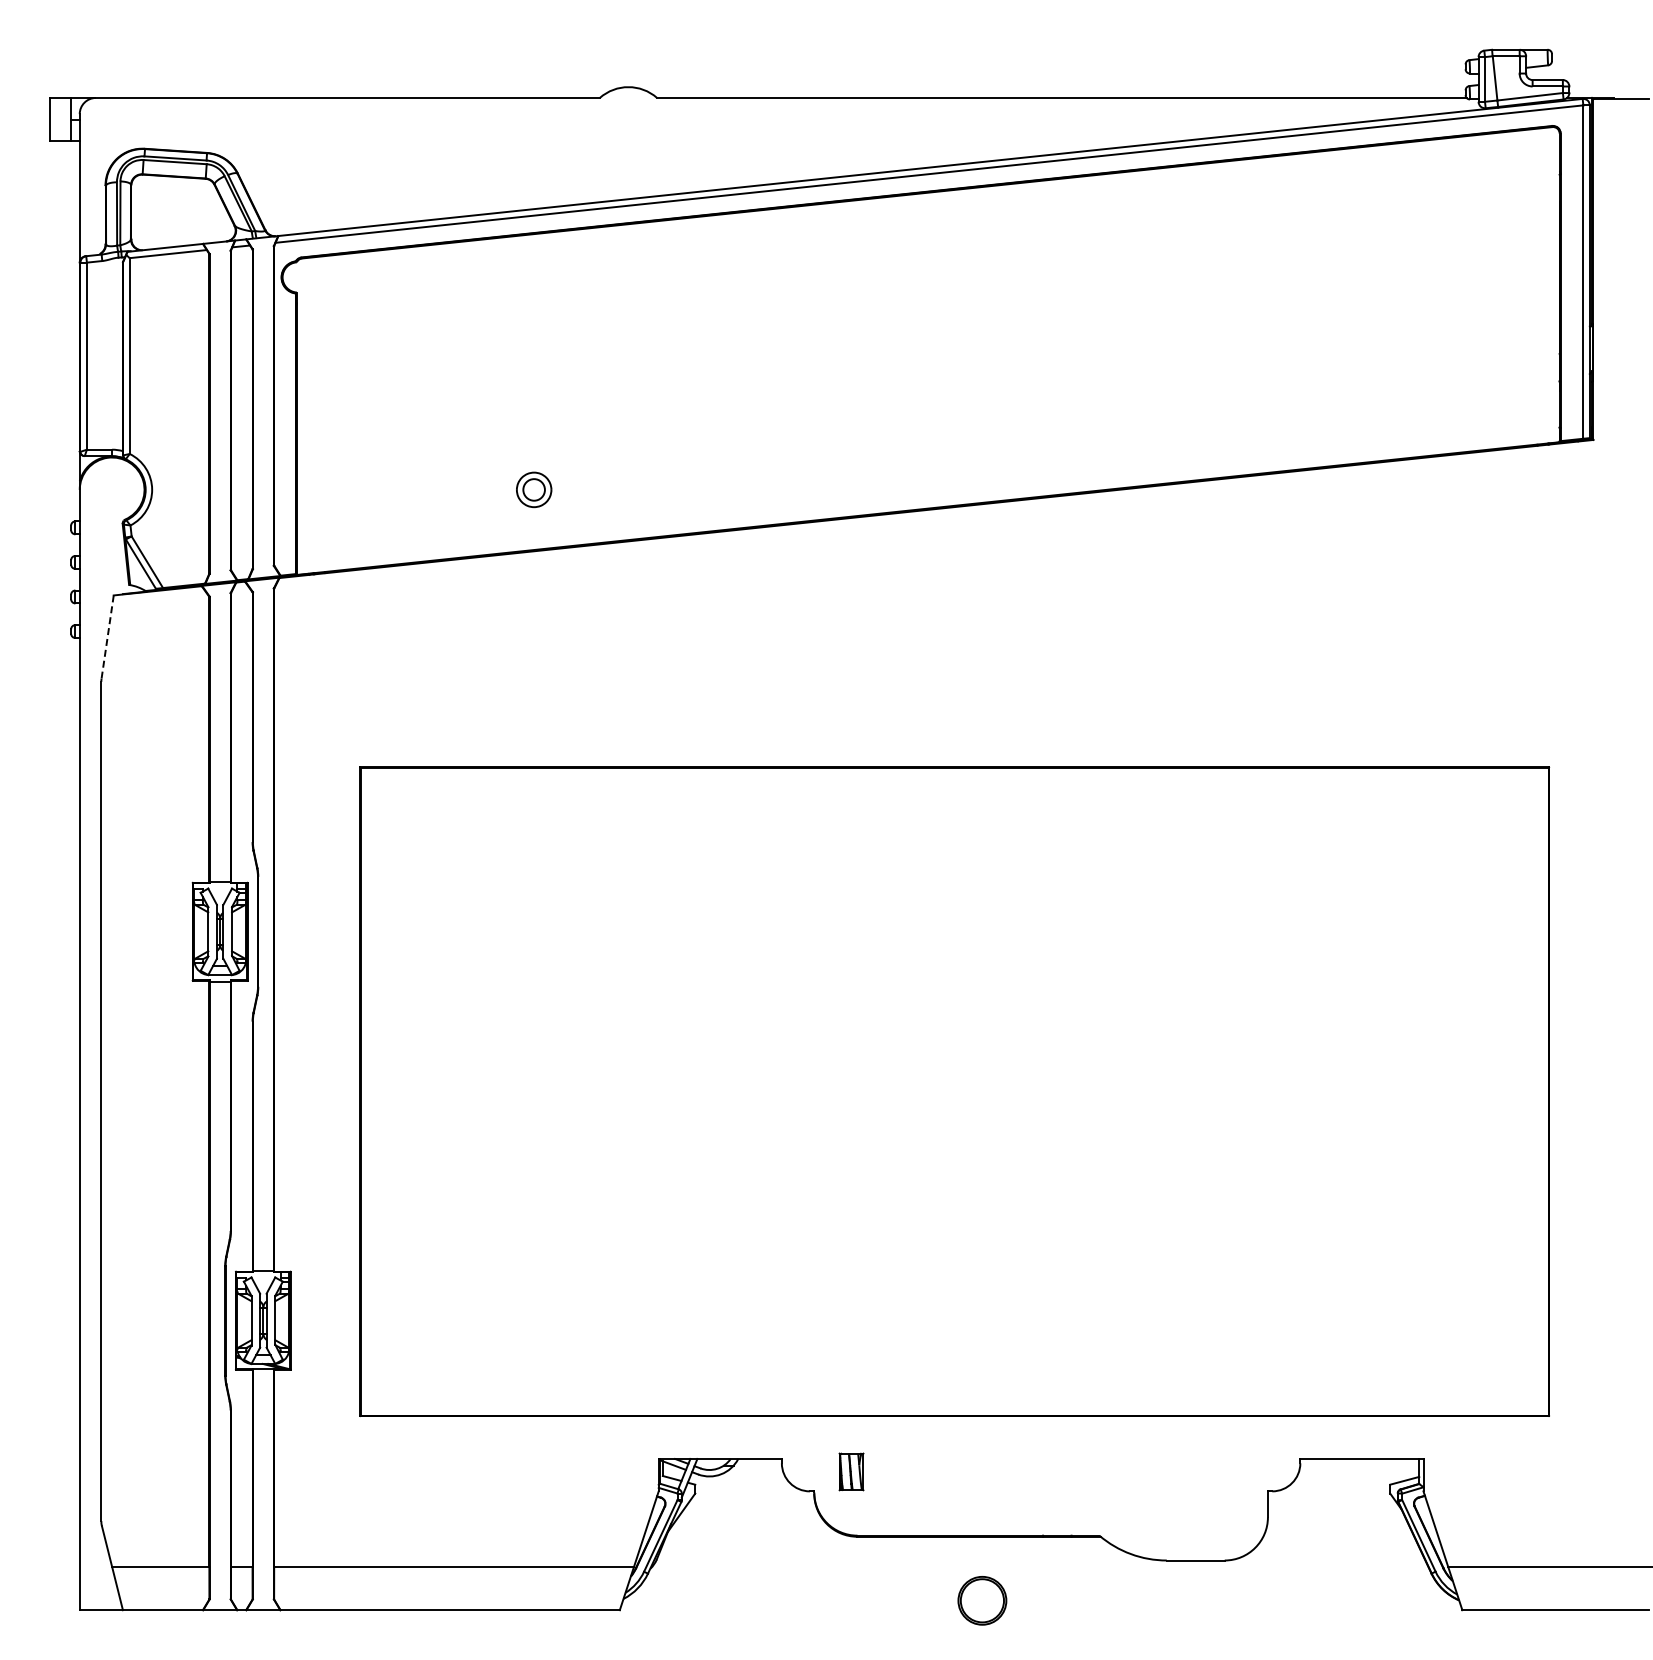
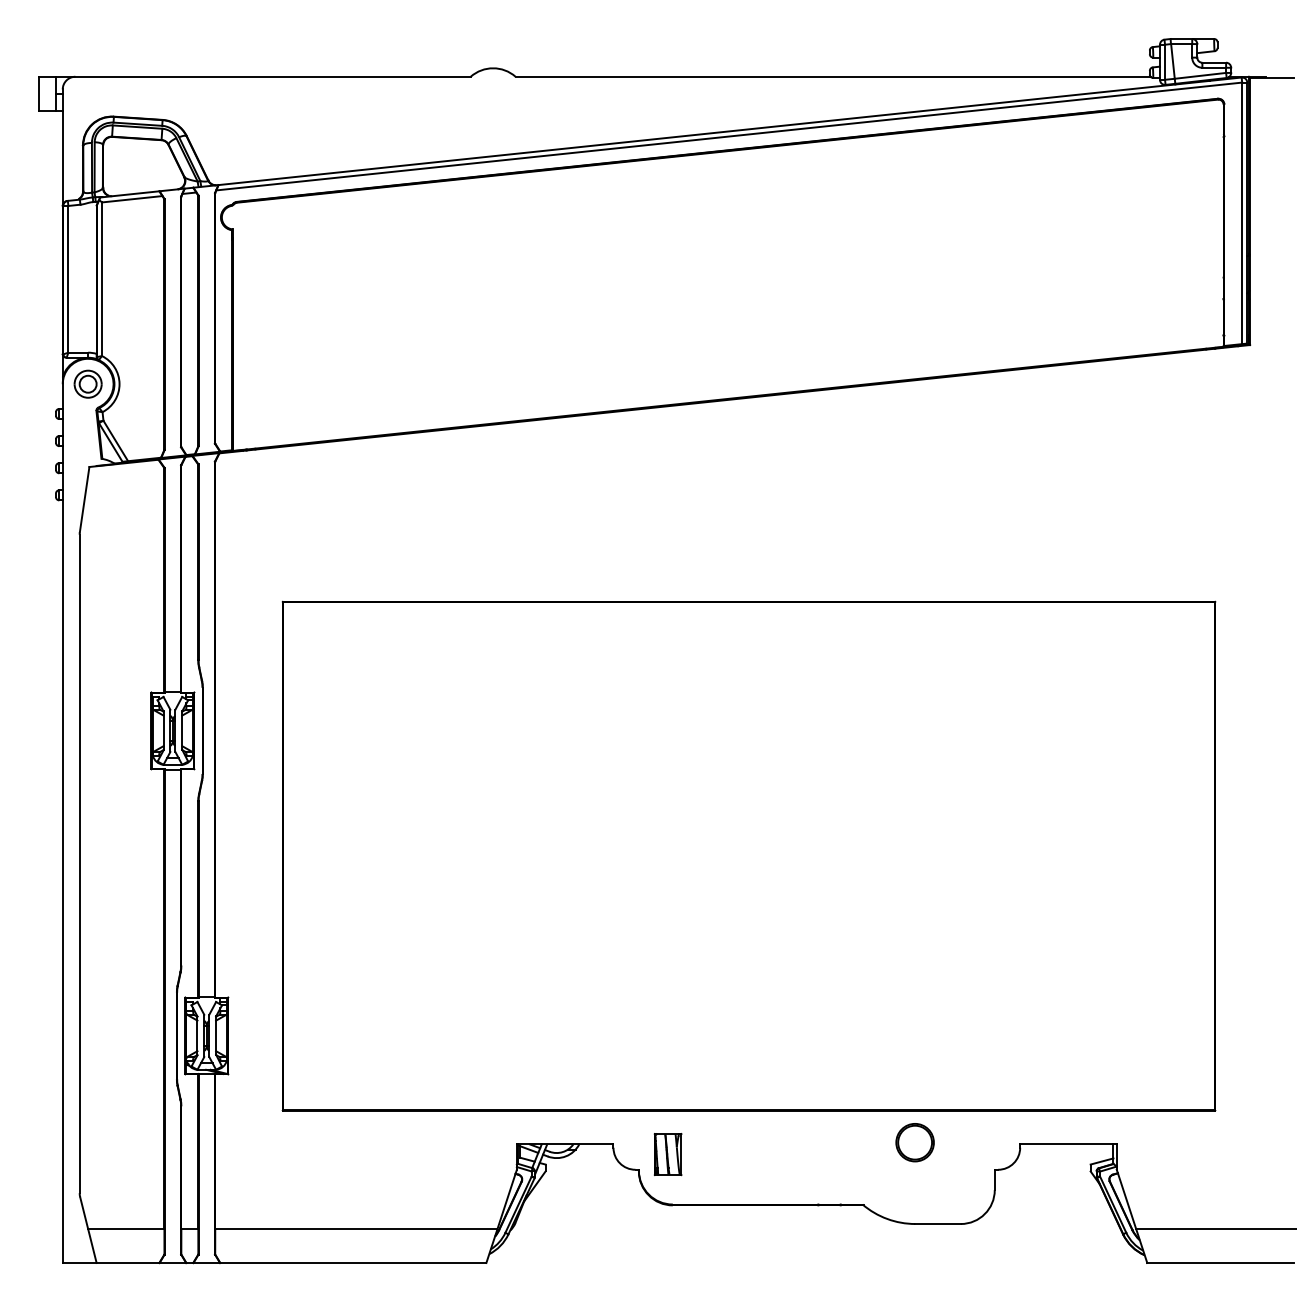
part: (534, 489) -> (88, 383), moved
line: (107, 637) -> (84, 500), dashed -> solid
part: (851, 1471) -> (668, 1154), size x1.43
part: (982, 1600) -> (915, 1142), moved

